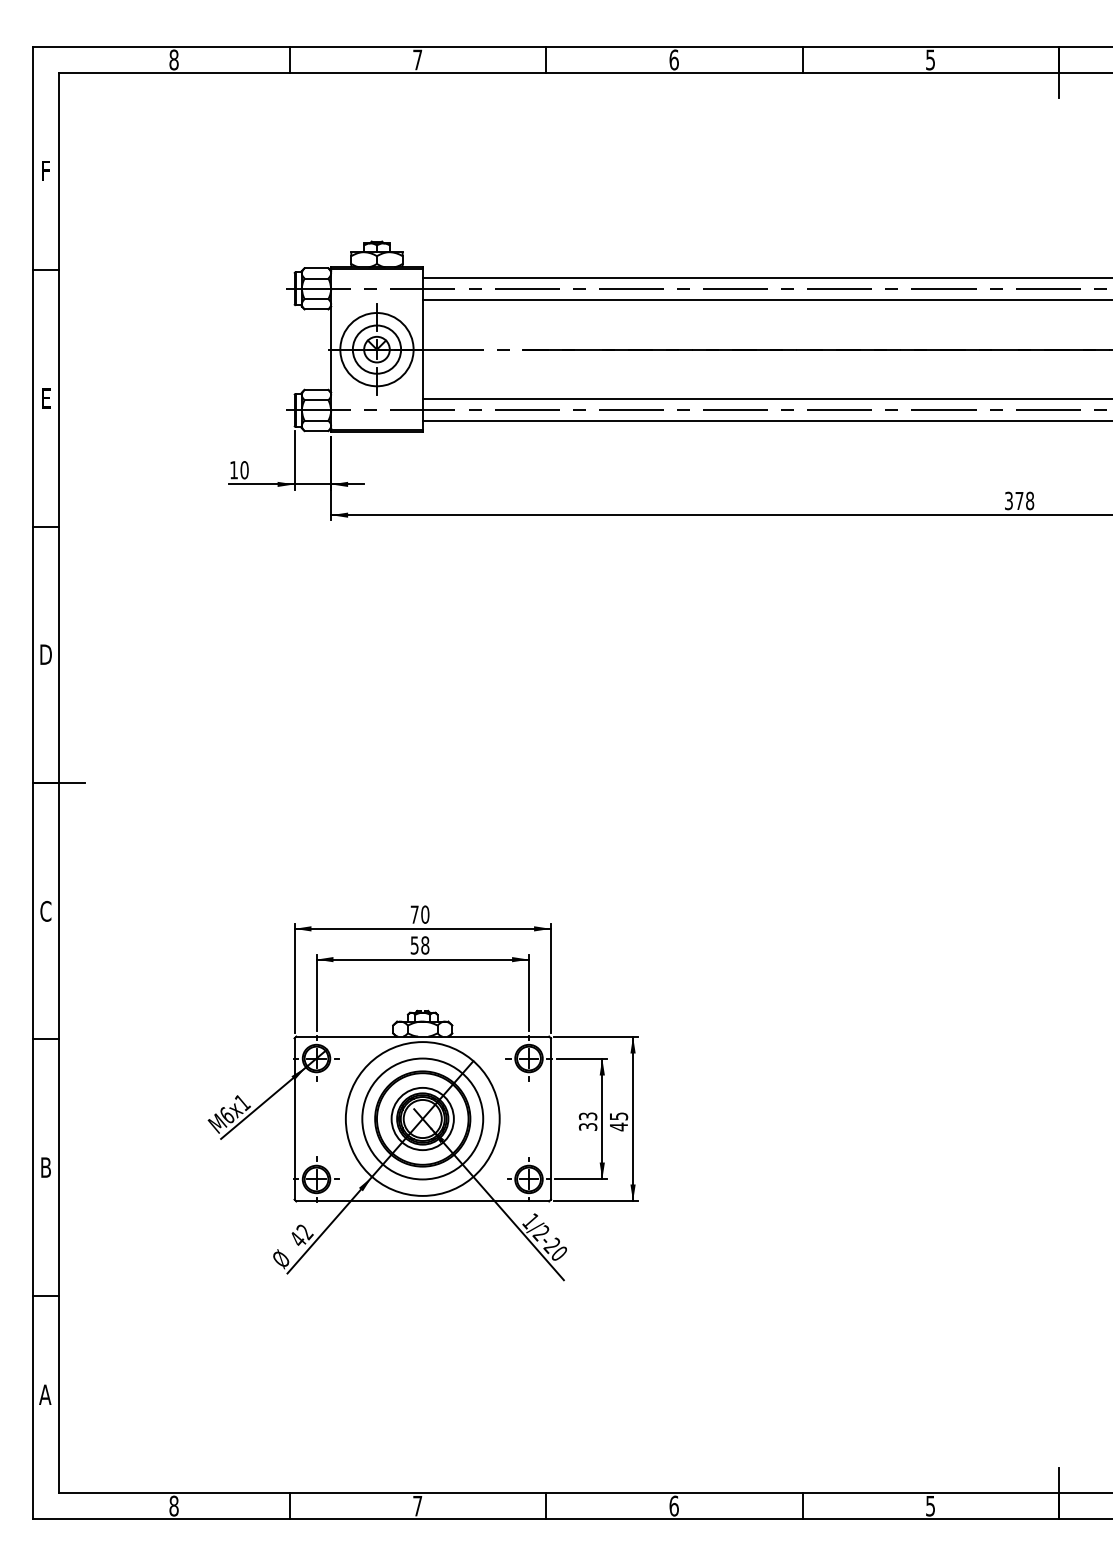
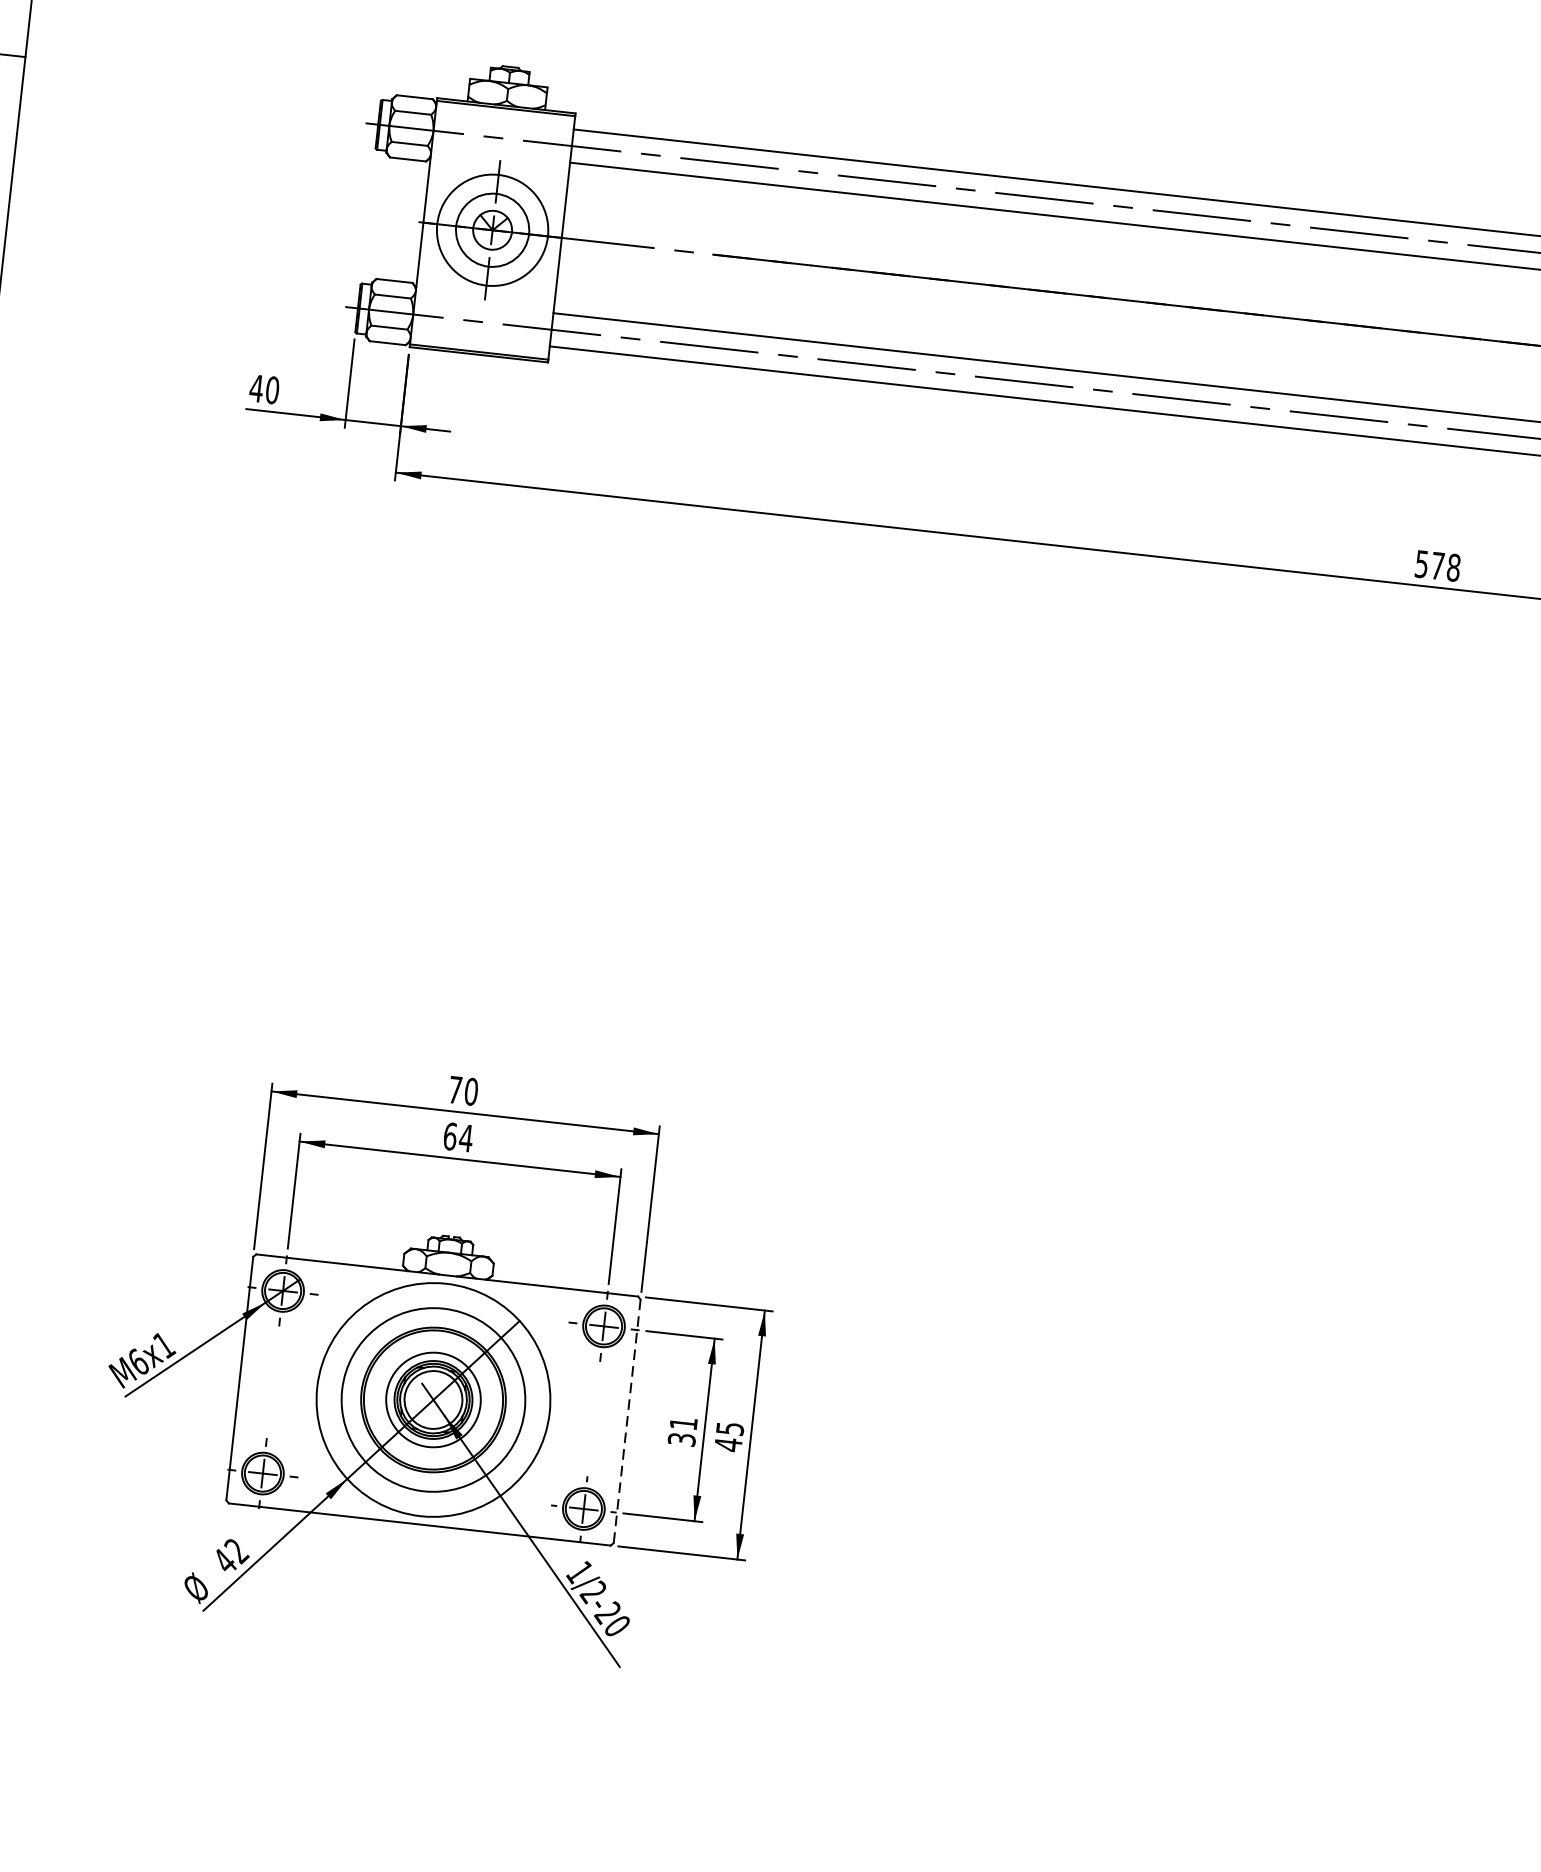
text: (233, 470) -> (255, 388), 10 -> 40
text: (1008, 500) -> (1421, 563), 378 -> 578
text: (419, 945) -> (457, 1137), 58 -> 64
text: (587, 1116) -> (682, 1423), 33 -> 31
line: (551, 1119) -> (627, 1422), solid -> dashed

